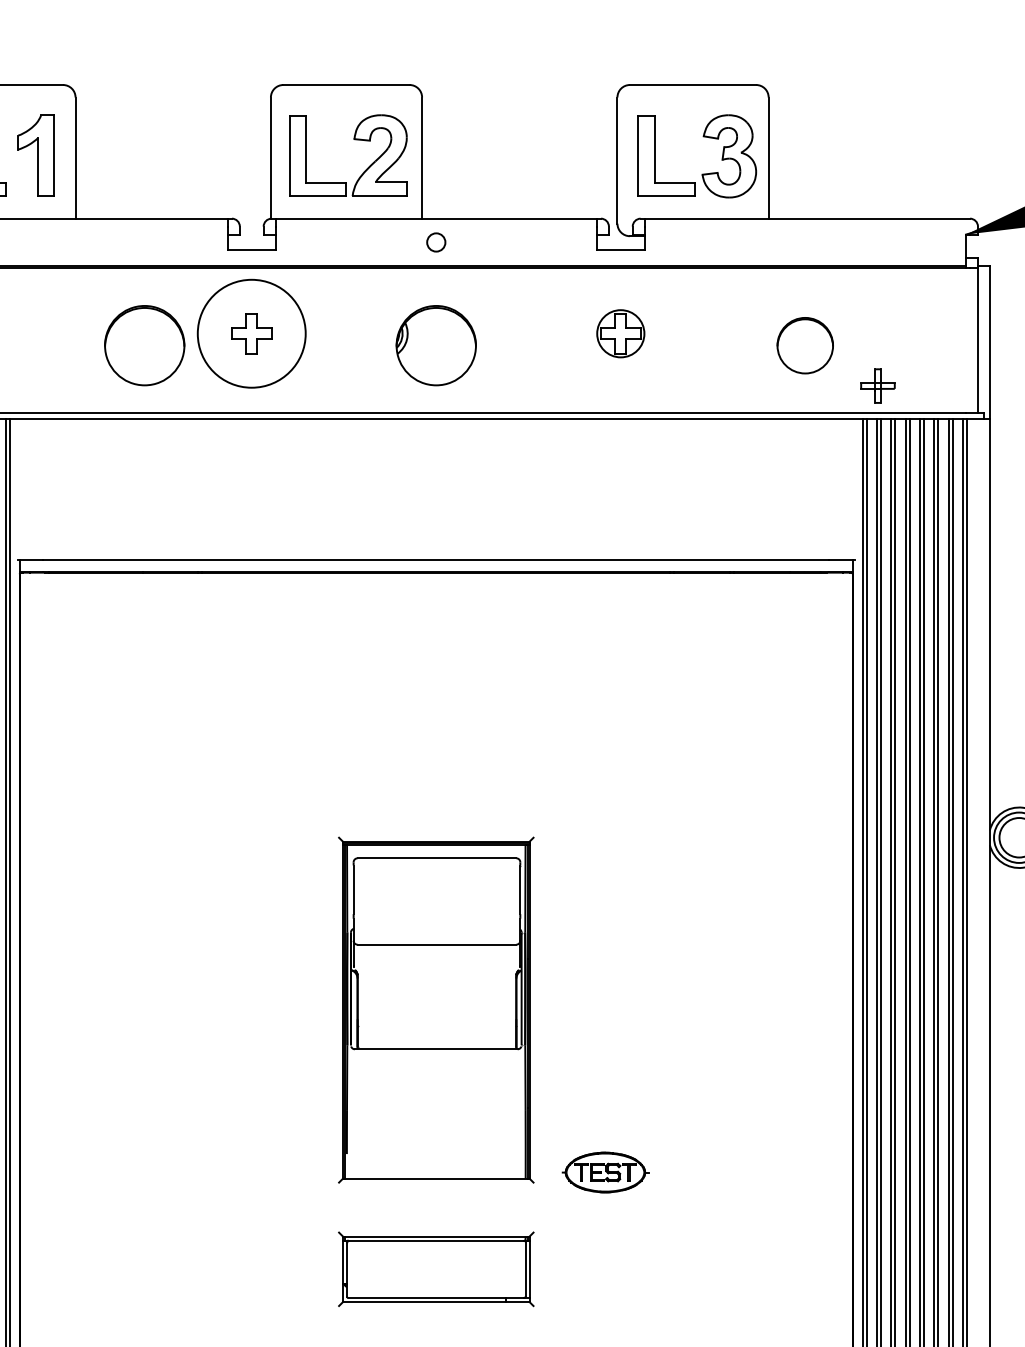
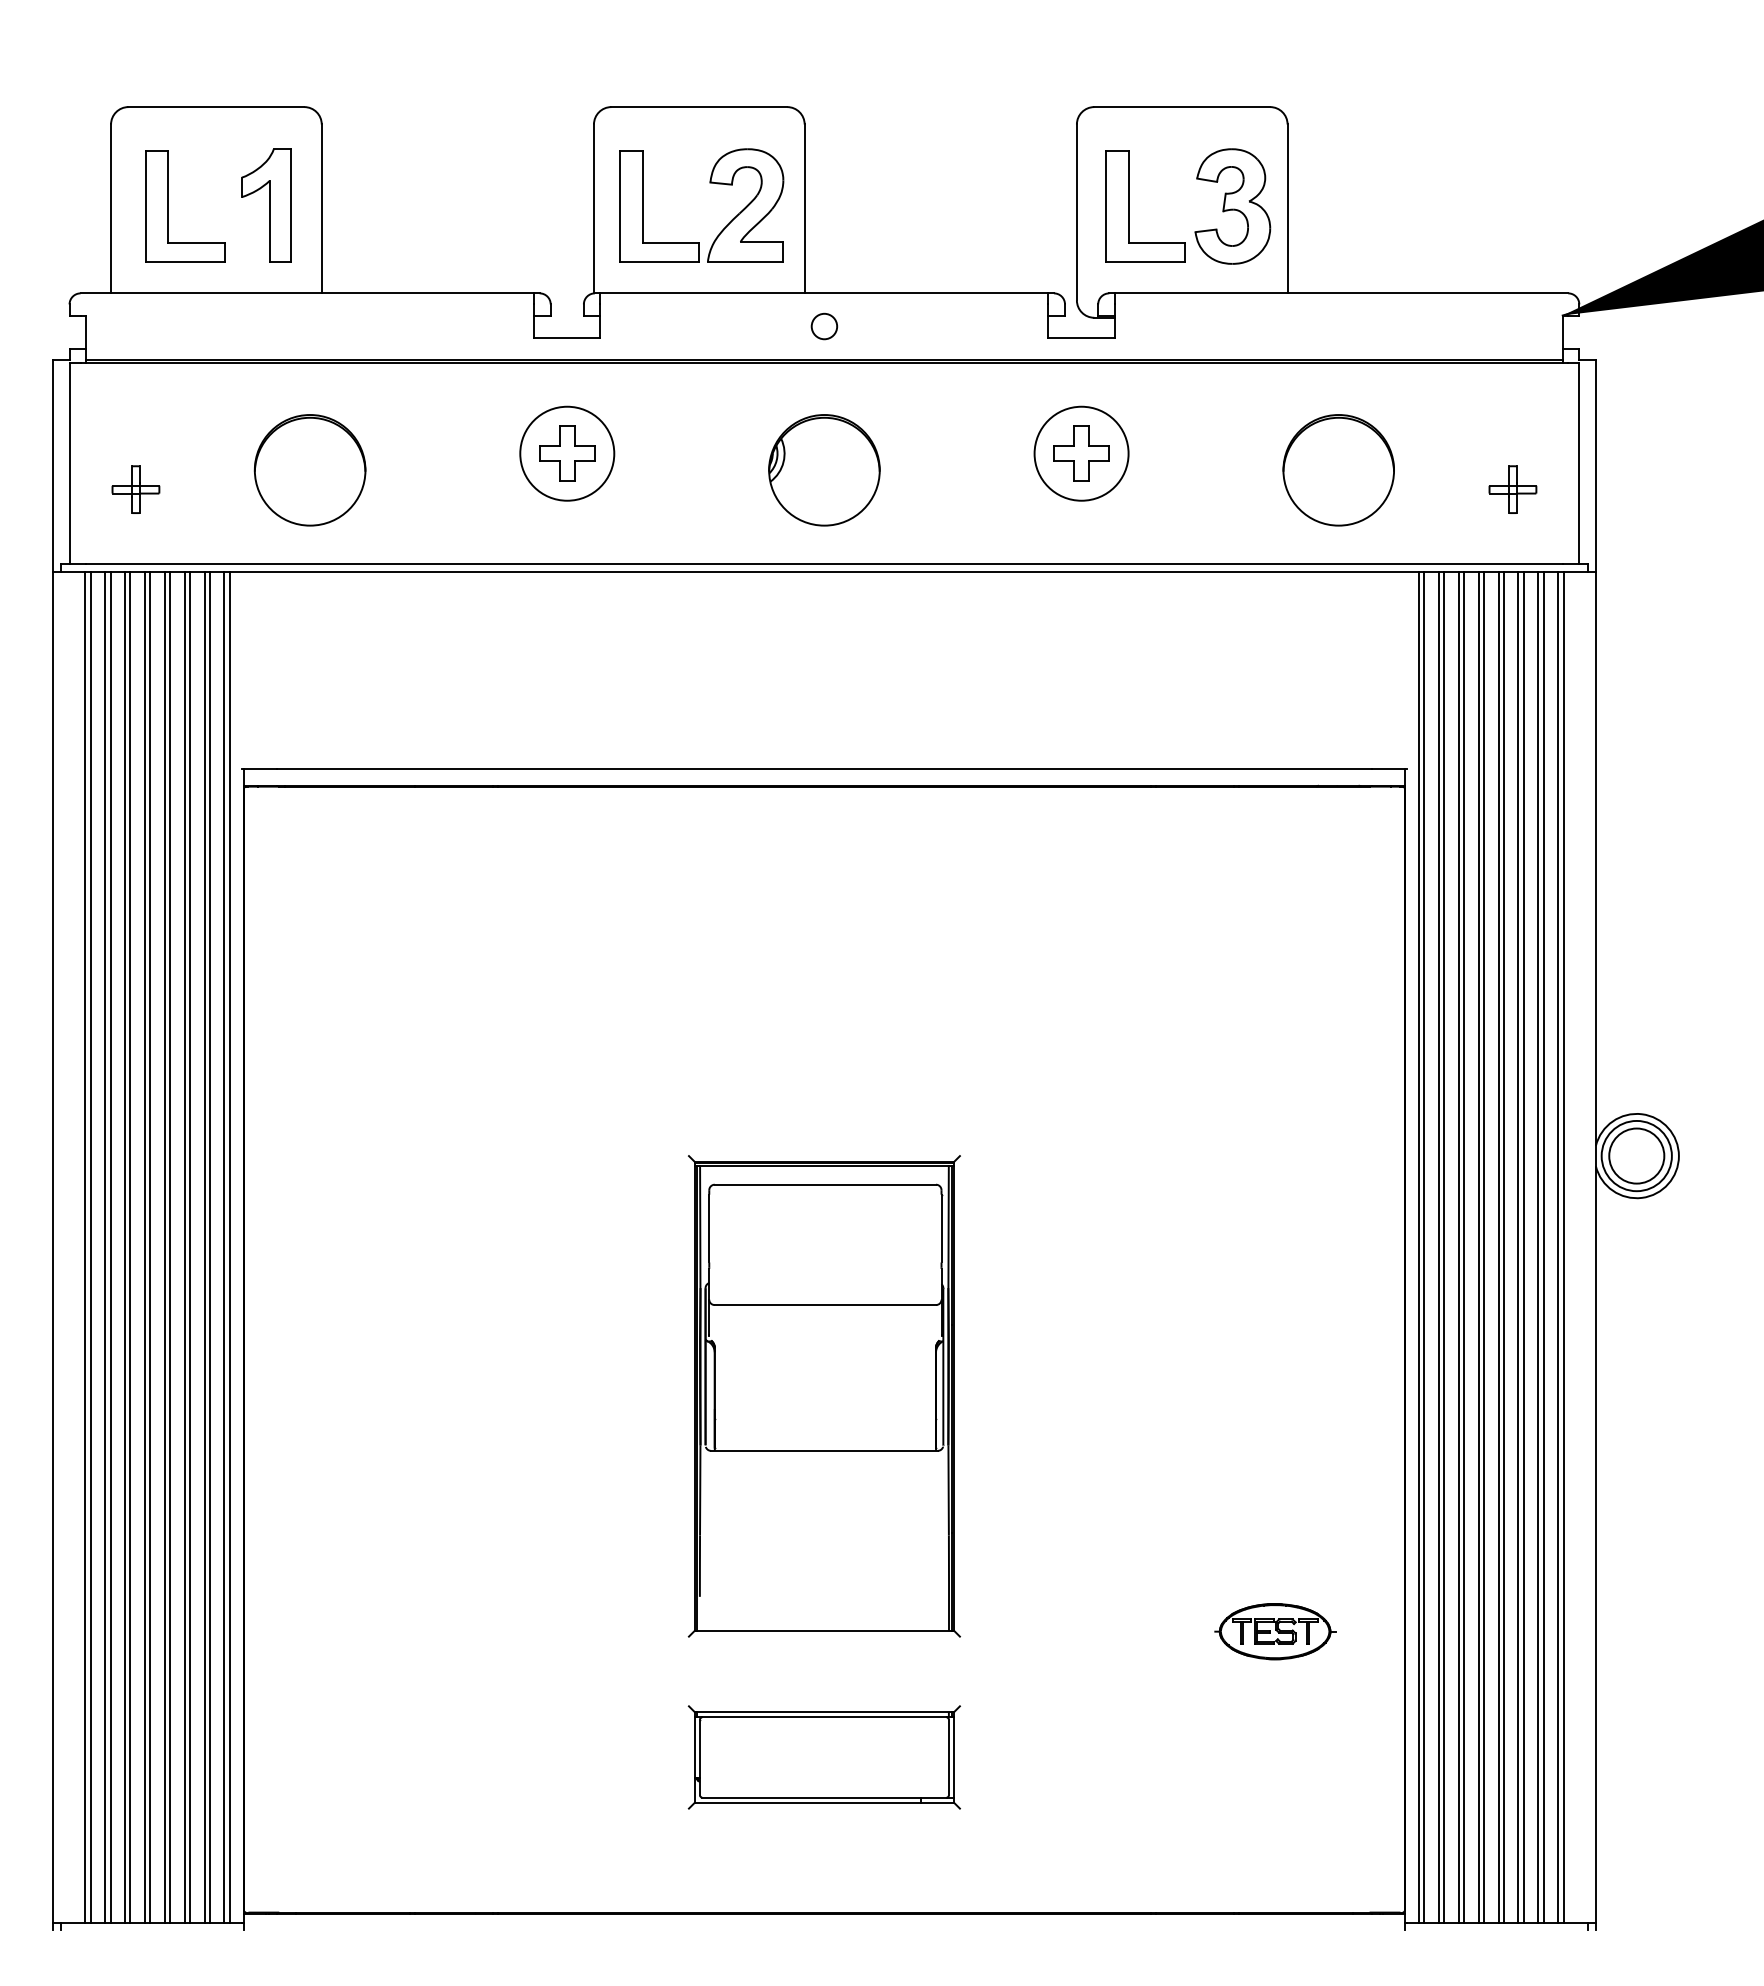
circle: (251, 333) -> (567, 453), size x0.62
circle: (620, 333) -> (1081, 453), size x1.43
part: (144, 345) -> (309, 470), moved
part: (805, 345) -> (1338, 470), size x1.43
part: (877, 385) -> (1512, 489), moved
part: (605, 1172) -> (1275, 1631), moved

